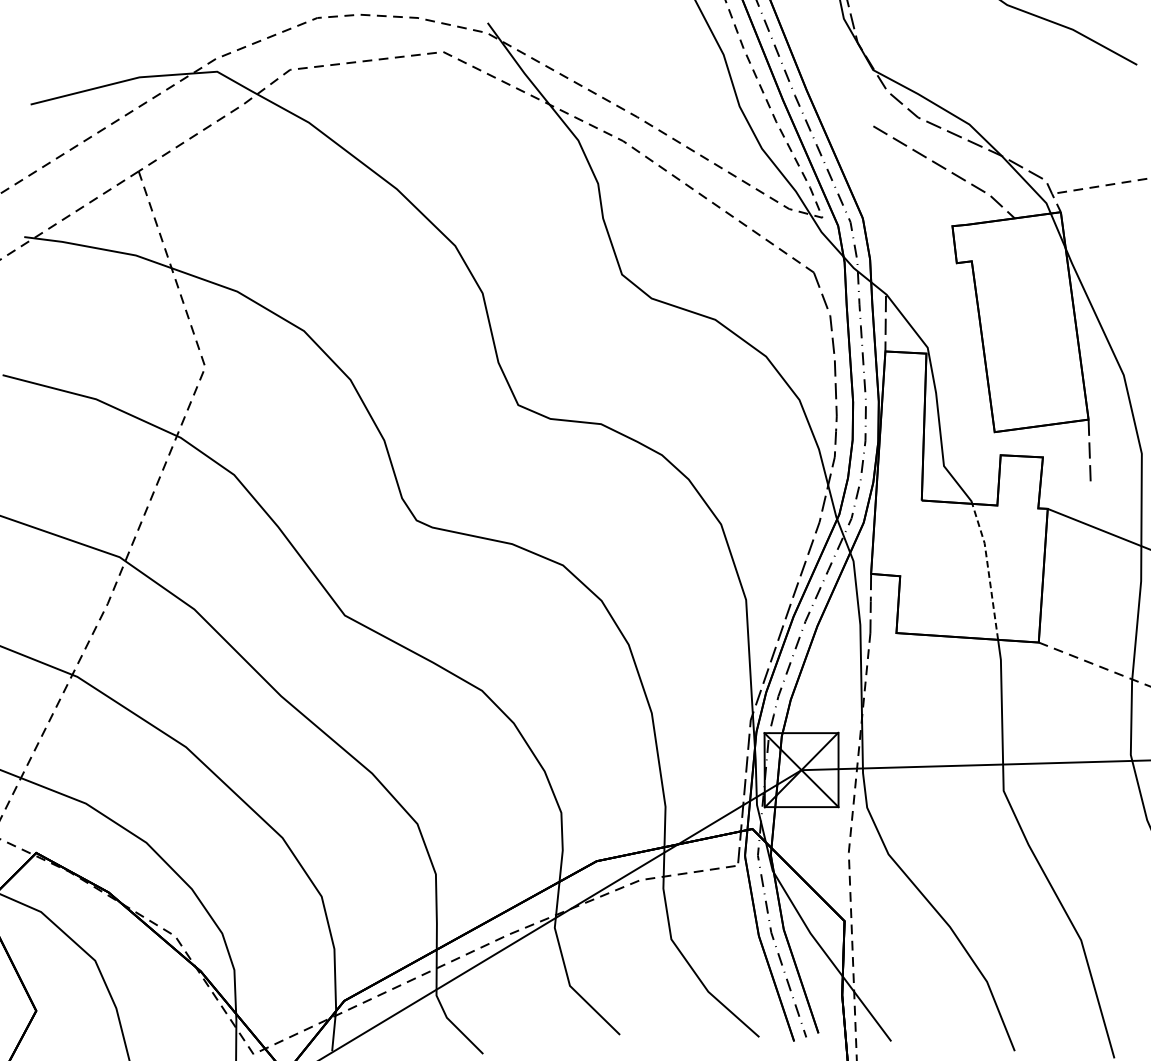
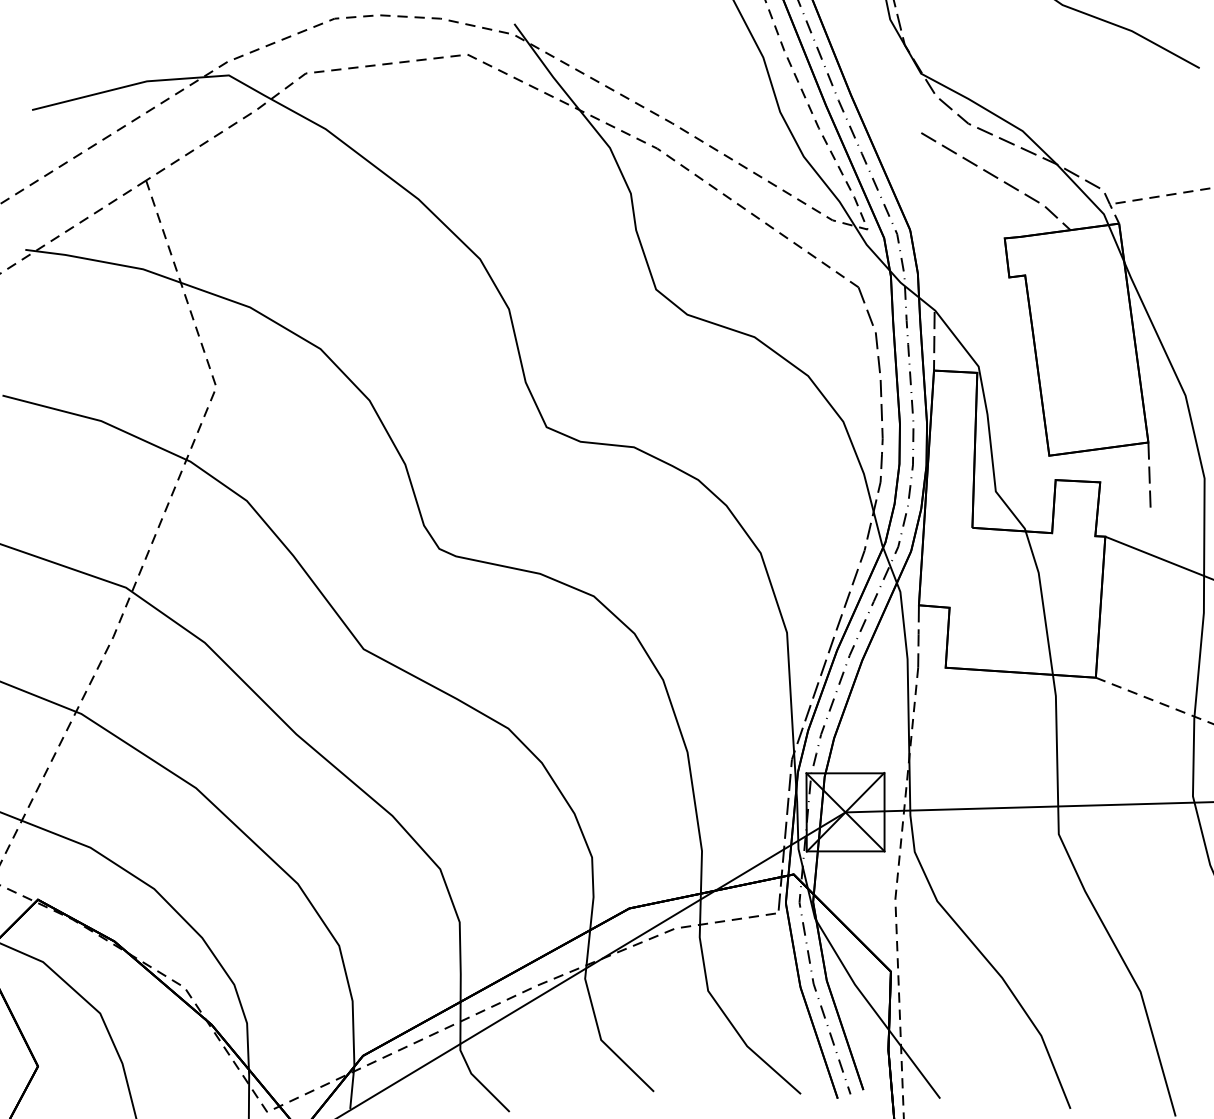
line: (988, 570) -> (1042, 601), dashed -> solid

